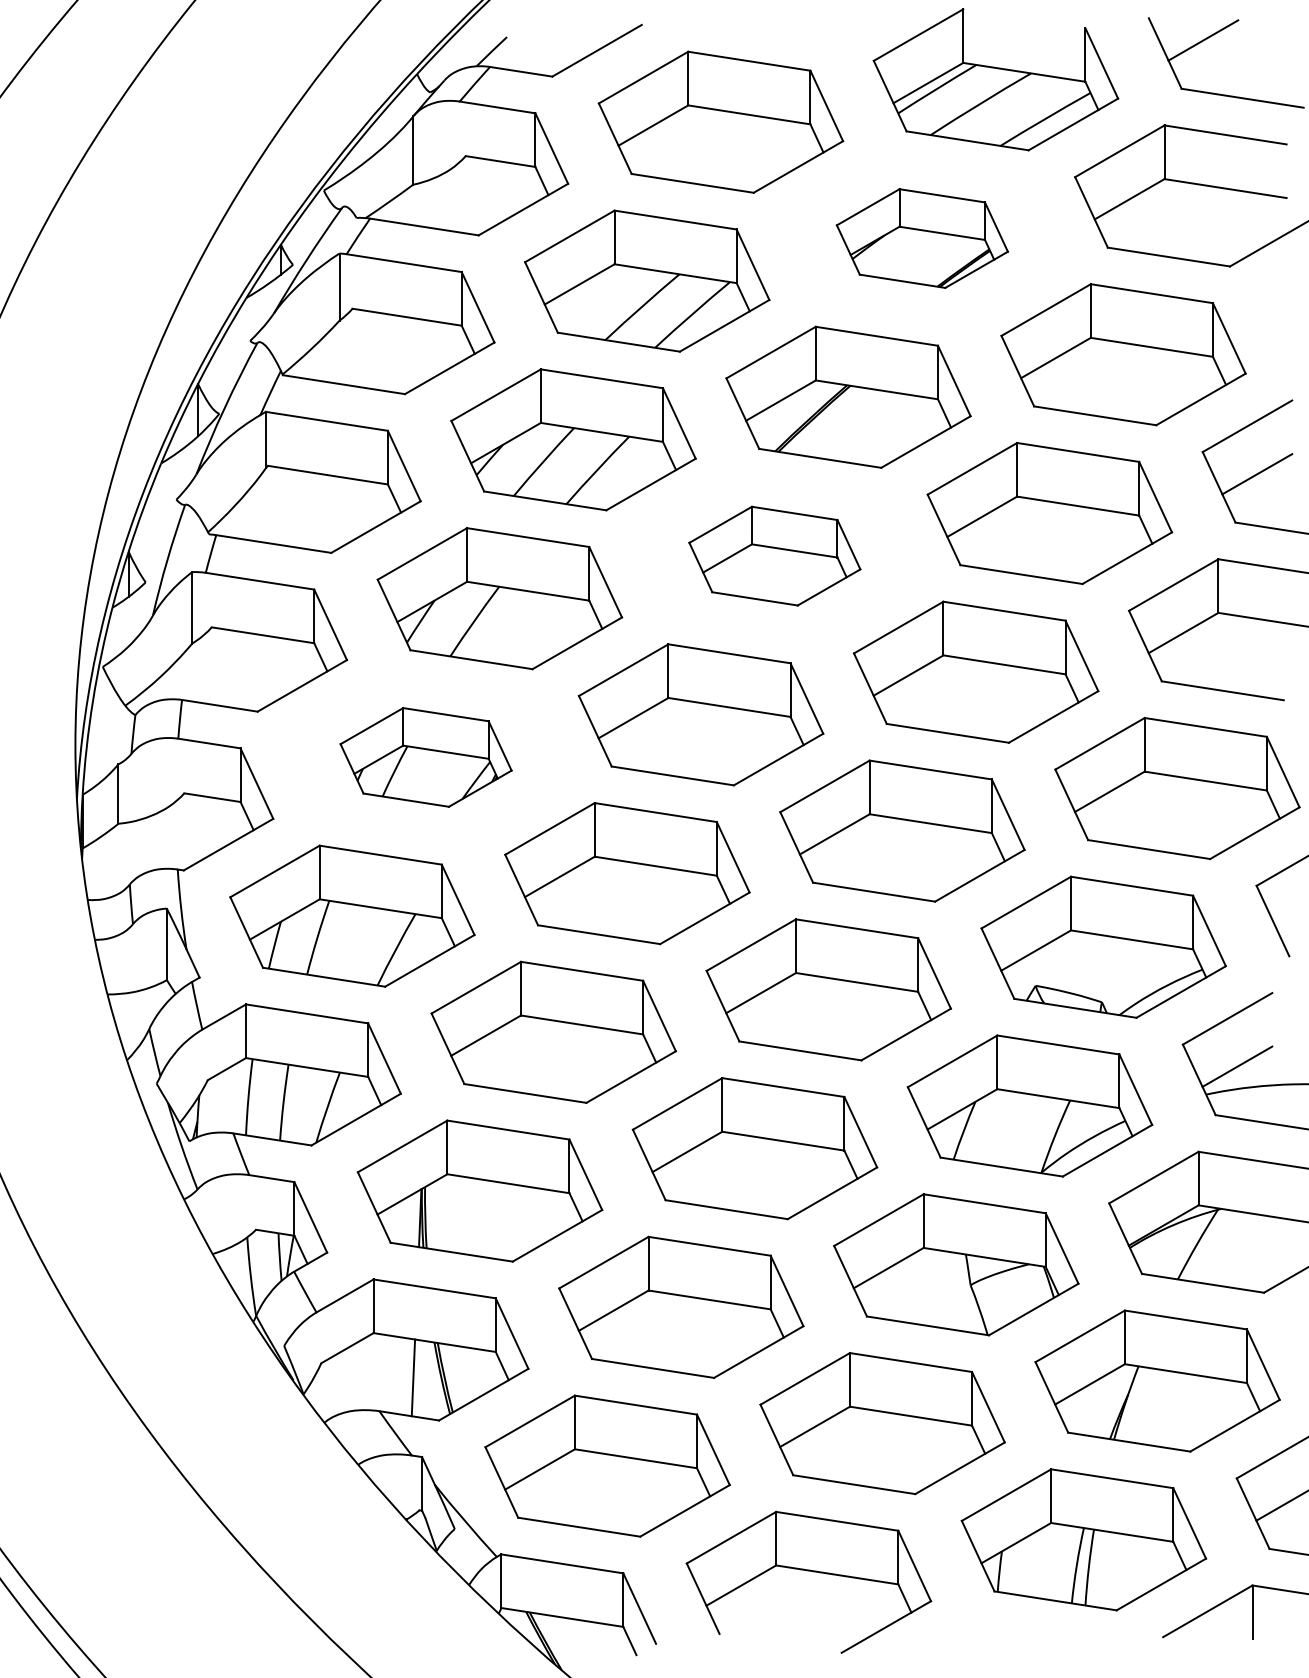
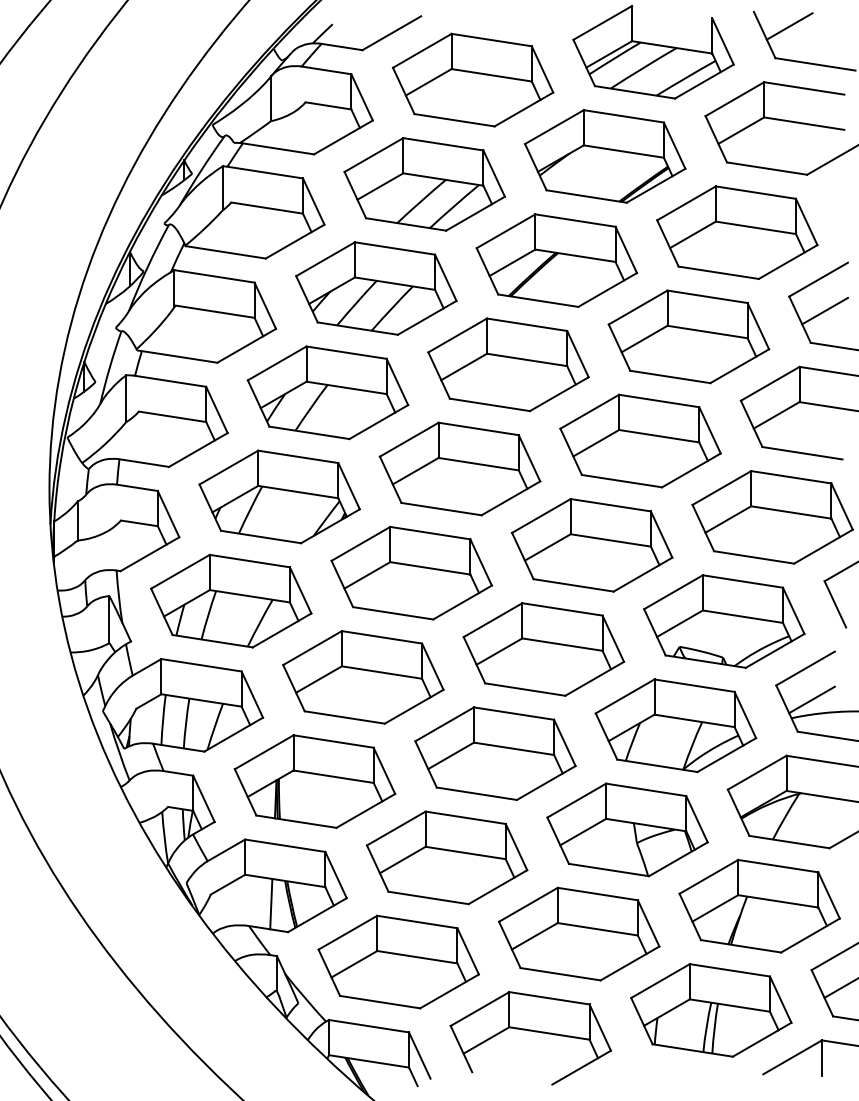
part: (922, 238) -> (605, 156), size x1.43
part: (774, 555) -> (508, 364), size x1.43
part: (425, 756) -> (279, 496), size x1.43

